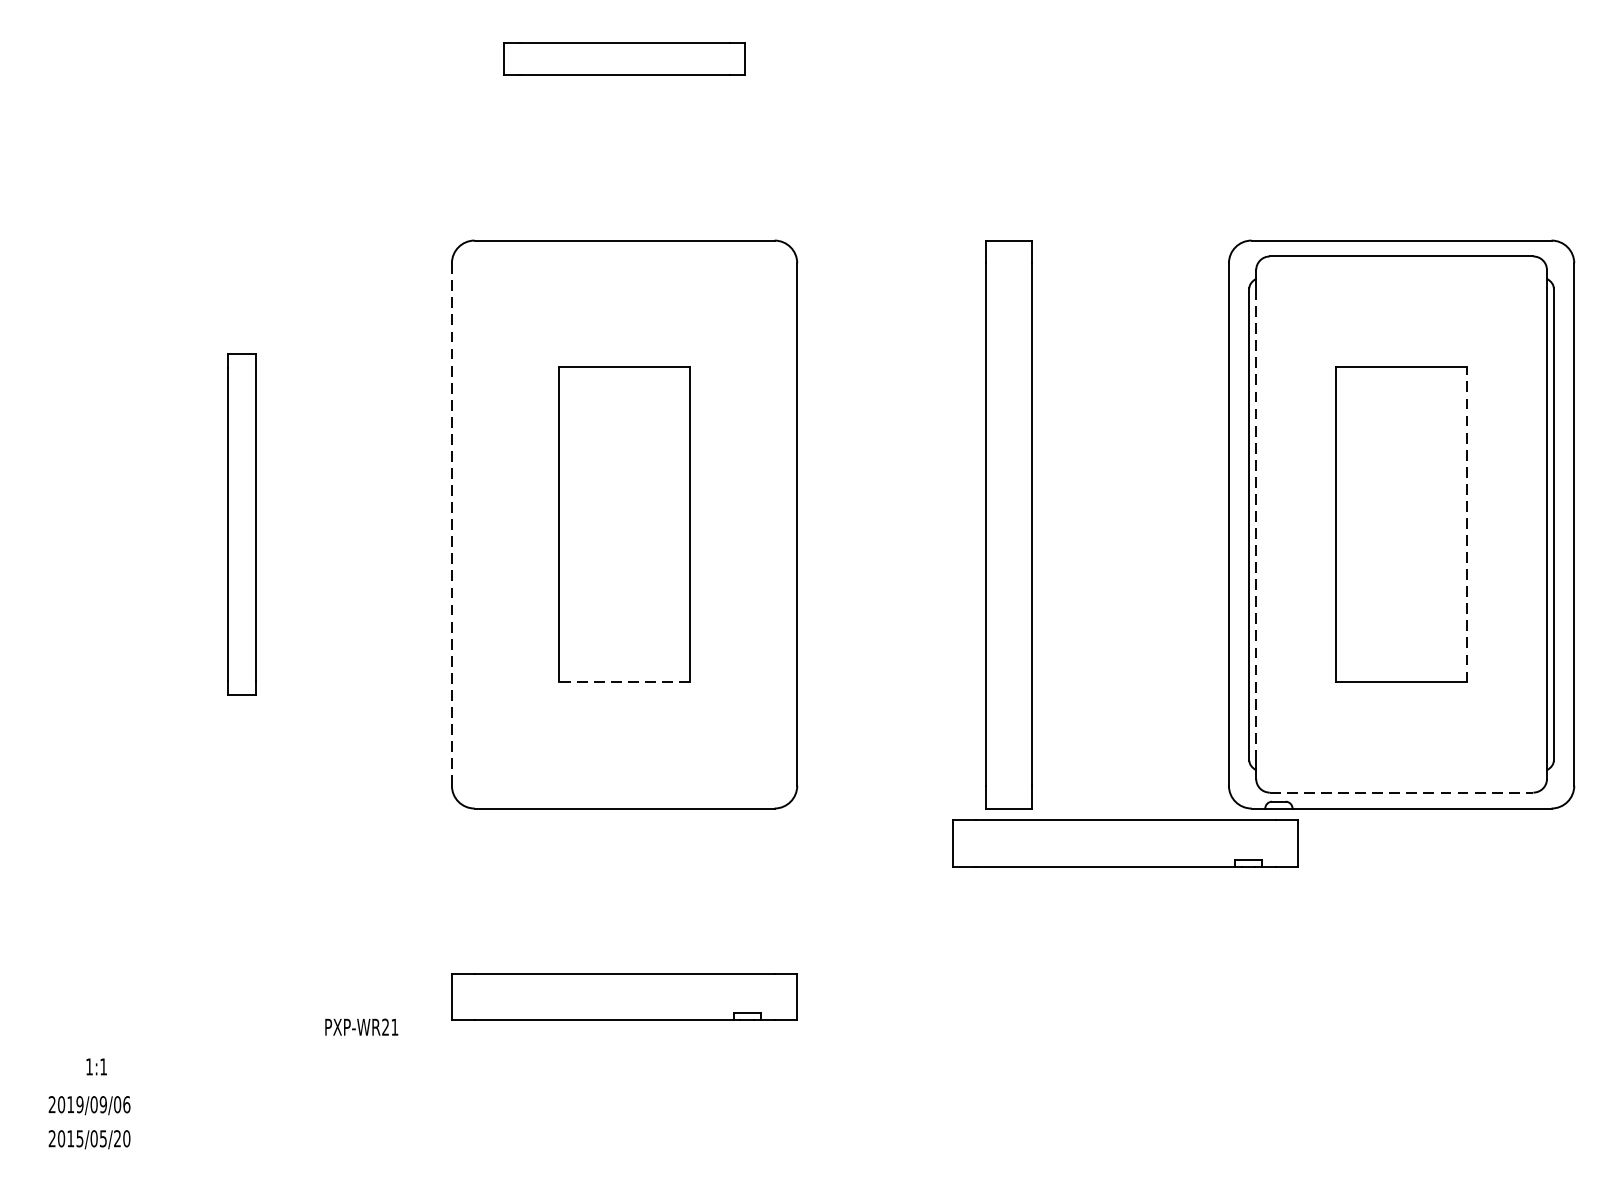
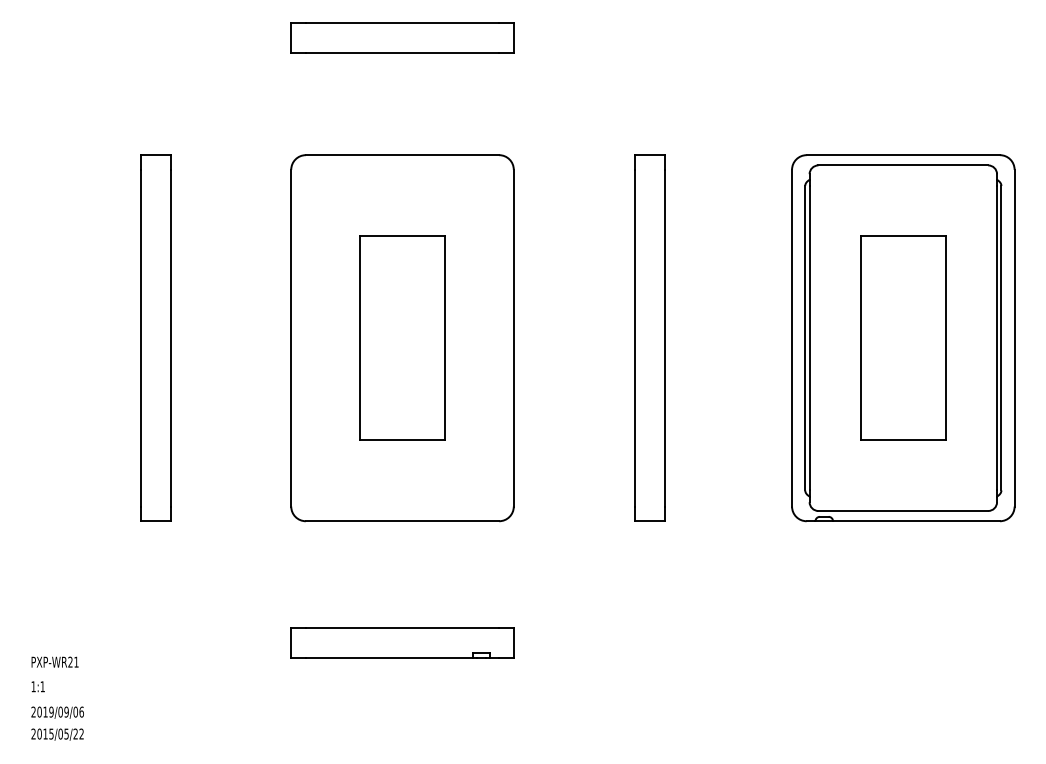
part: (624, 58) -> (402, 37), size x1.43
part: (241, 523) -> (155, 337), size x1.67
line: (1256, 523) -> (809, 337), dashed -> solid
line: (452, 525) -> (291, 338), dashed -> solid
line: (1467, 525) -> (945, 338), dashed -> solid
line: (624, 681) -> (402, 439), dashed -> solid
line: (1401, 791) -> (903, 510), dashed -> solid
part: (1125, 843) -> (725, 543), removed
text: (360, 1026) -> (54, 661), moved
text: (95, 1066) -> (37, 686), moved
text: (126, 1137) -> (81, 733), 2015/05/20 -> 2015/05/22

